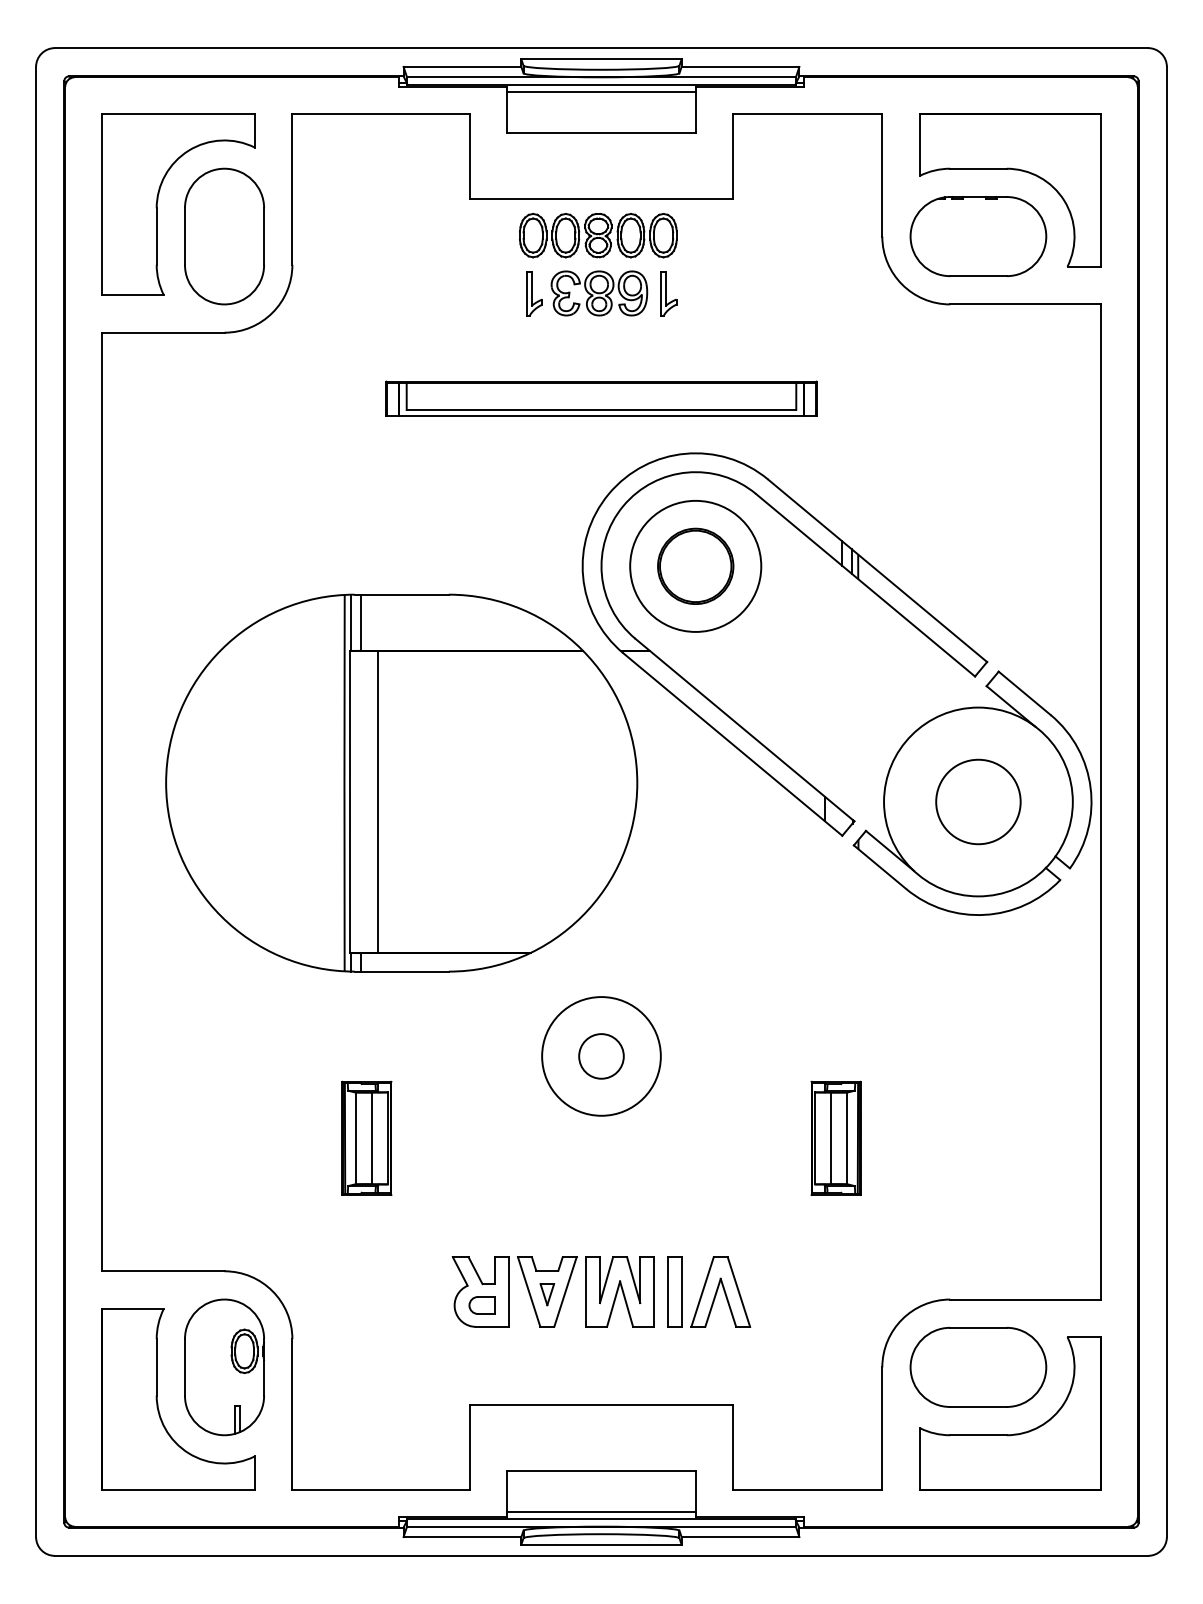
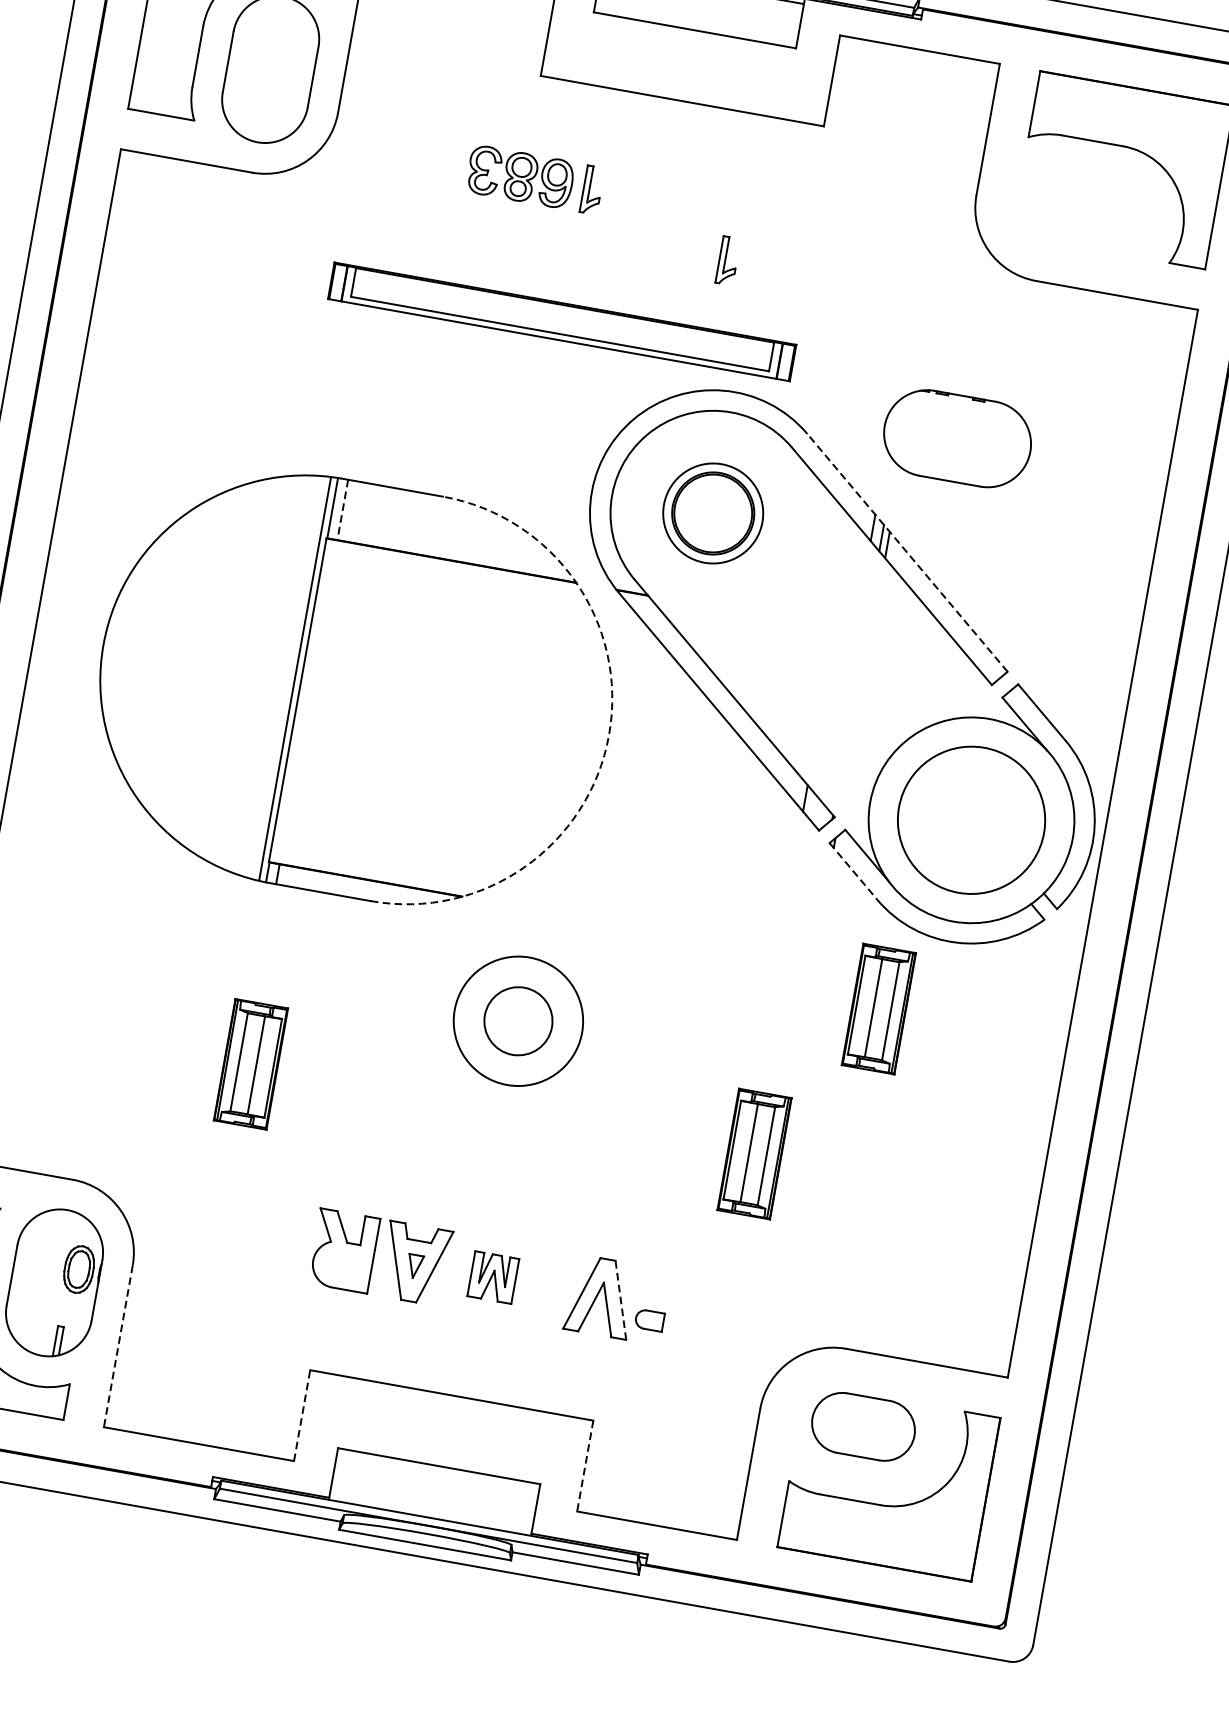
part: (597, 235) -> (671, 139), removed
part: (978, 236) -> (957, 438), moved
part: (599, 293) -> (520, 177), moved
part: (668, 293) -> (728, 260), moved
part: (601, 398) -> (562, 321), moved
circle: (695, 565) -> (713, 512), size x0.7
line: (877, 570) -> (907, 552), solid -> dashed
line: (360, 623) -> (342, 510), solid -> dashed
arc: (637, 783) -> (609, 735), solid -> dashed
line: (378, 801) -> (327, 705), removed
circle: (978, 801) -> (971, 819), size x1.6
line: (879, 867) -> (852, 871), solid -> dashed
part: (924, 986) -> (878, 1007), added
circle: (601, 1056) -> (518, 1021), size x1.4
part: (619, 1291) -> (492, 1276), size x0.6
part: (674, 1291) -> (551, 1287), removed
line: (738, 1292) -> (620, 1300), solid -> dashed
part: (481, 1305) -> (648, 1320), moved
part: (978, 1366) -> (863, 1426), size x0.7
line: (292, 1414) -> (118, 1346), solid -> dashed
line: (469, 1446) -> (302, 1414), solid -> dashed
line: (733, 1447) -> (585, 1466), solid -> dashed
line: (601, 1512) -> (431, 1510), removed

